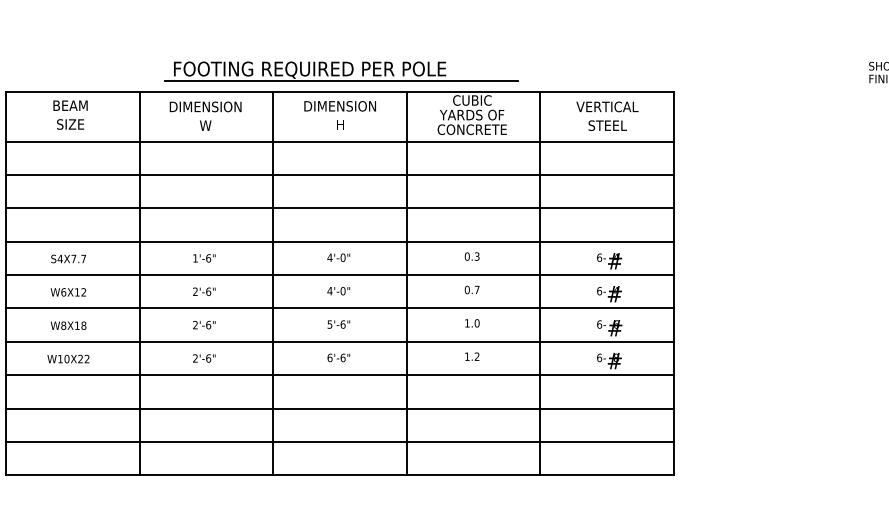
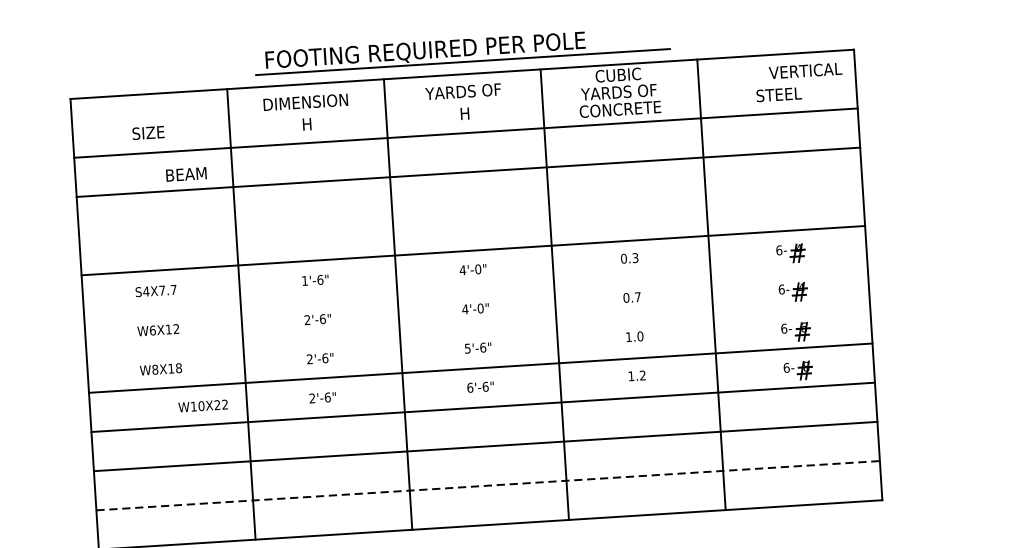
text: (70, 105) -> (186, 174), moved
text: (339, 106) -> (462, 91), DIMENSION -> YARDS OF
text: (607, 106) -> (805, 70), moved
text: (205, 125) -> (306, 124), W -> H
line: (339, 208) -> (470, 211), removed
line: (339, 275) -> (475, 290), removed
line: (339, 308) -> (477, 329), removed
text: (68, 358) -> (203, 405), moved
line: (339, 441) -> (487, 485), solid -> dashed

